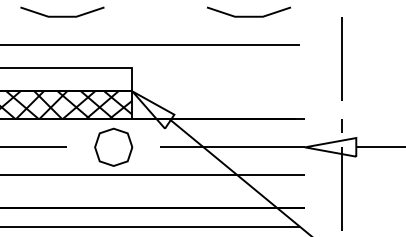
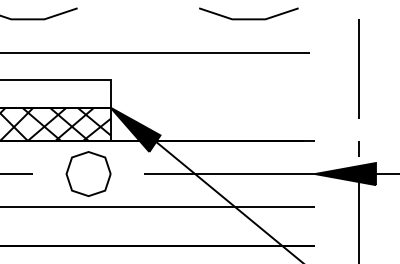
fill: (153, 109) -> (135, 129), added
fill: (330, 147) -> (345, 174), added

